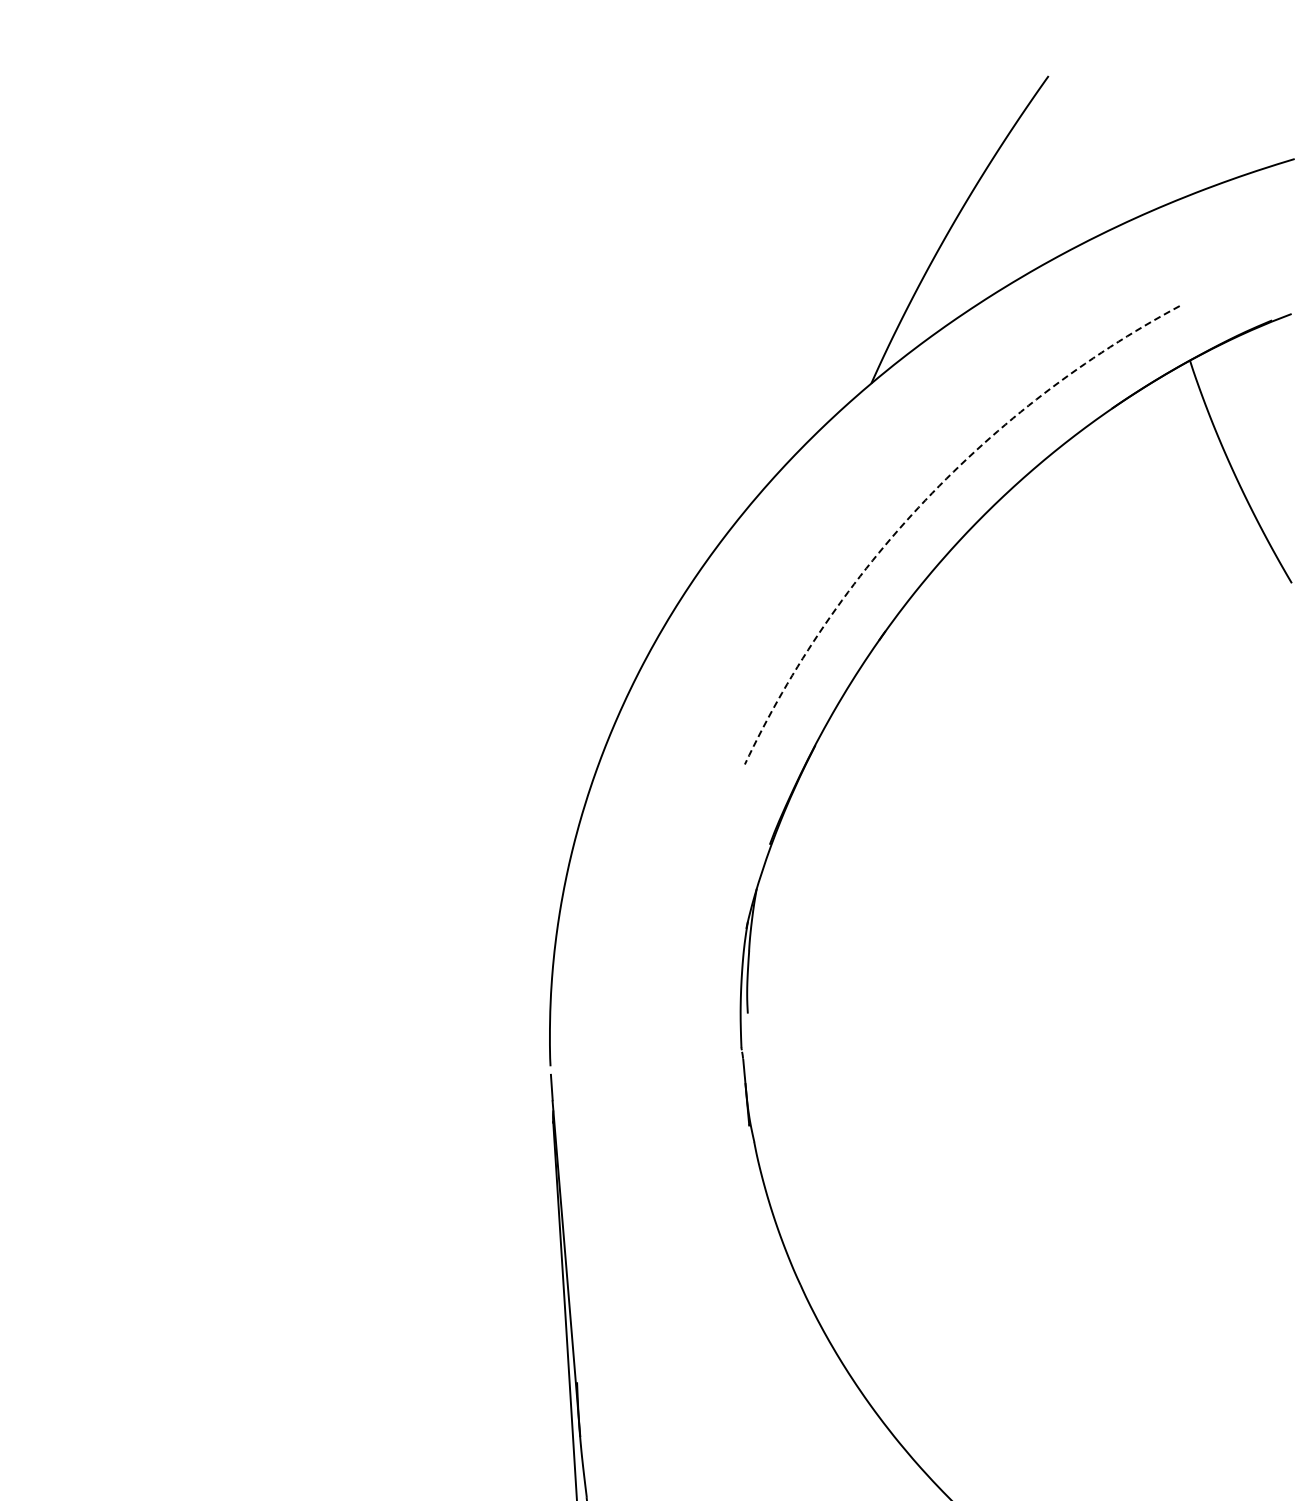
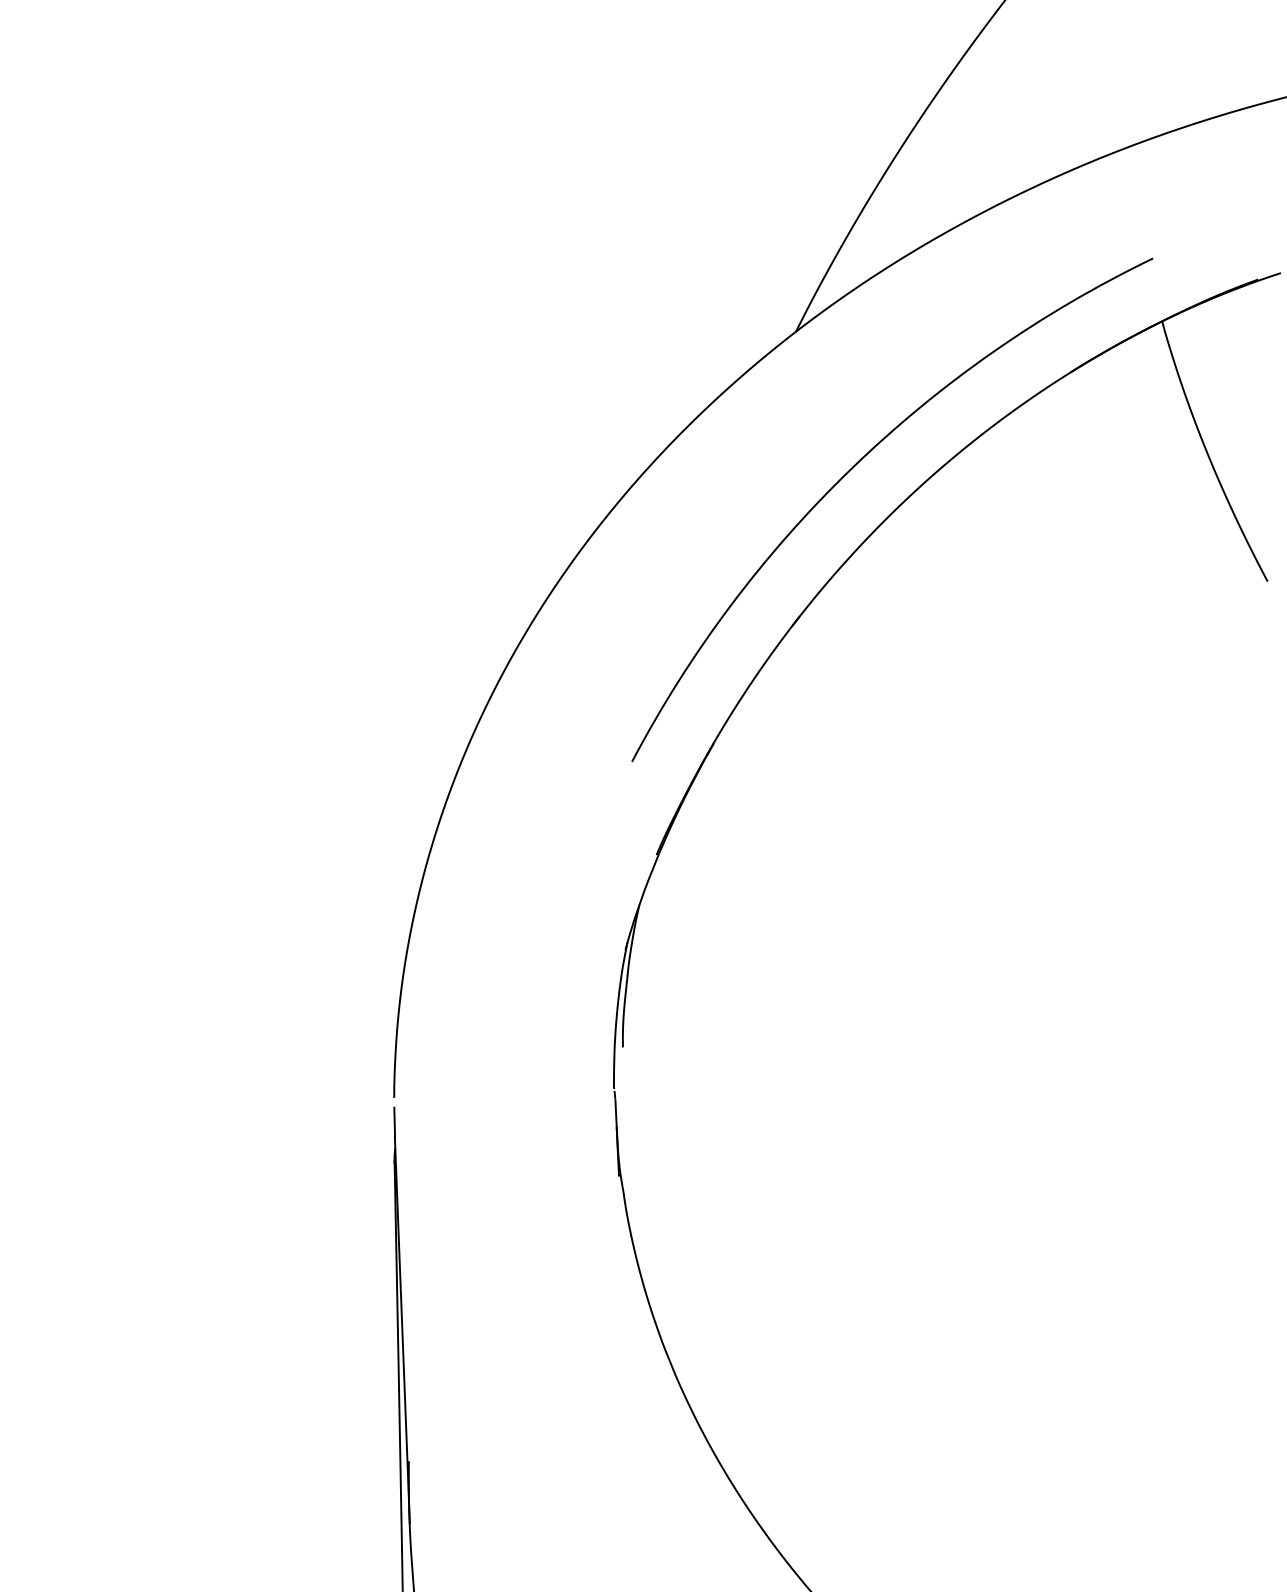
arc: (925, 500) -> (852, 468), dashed -> solid

